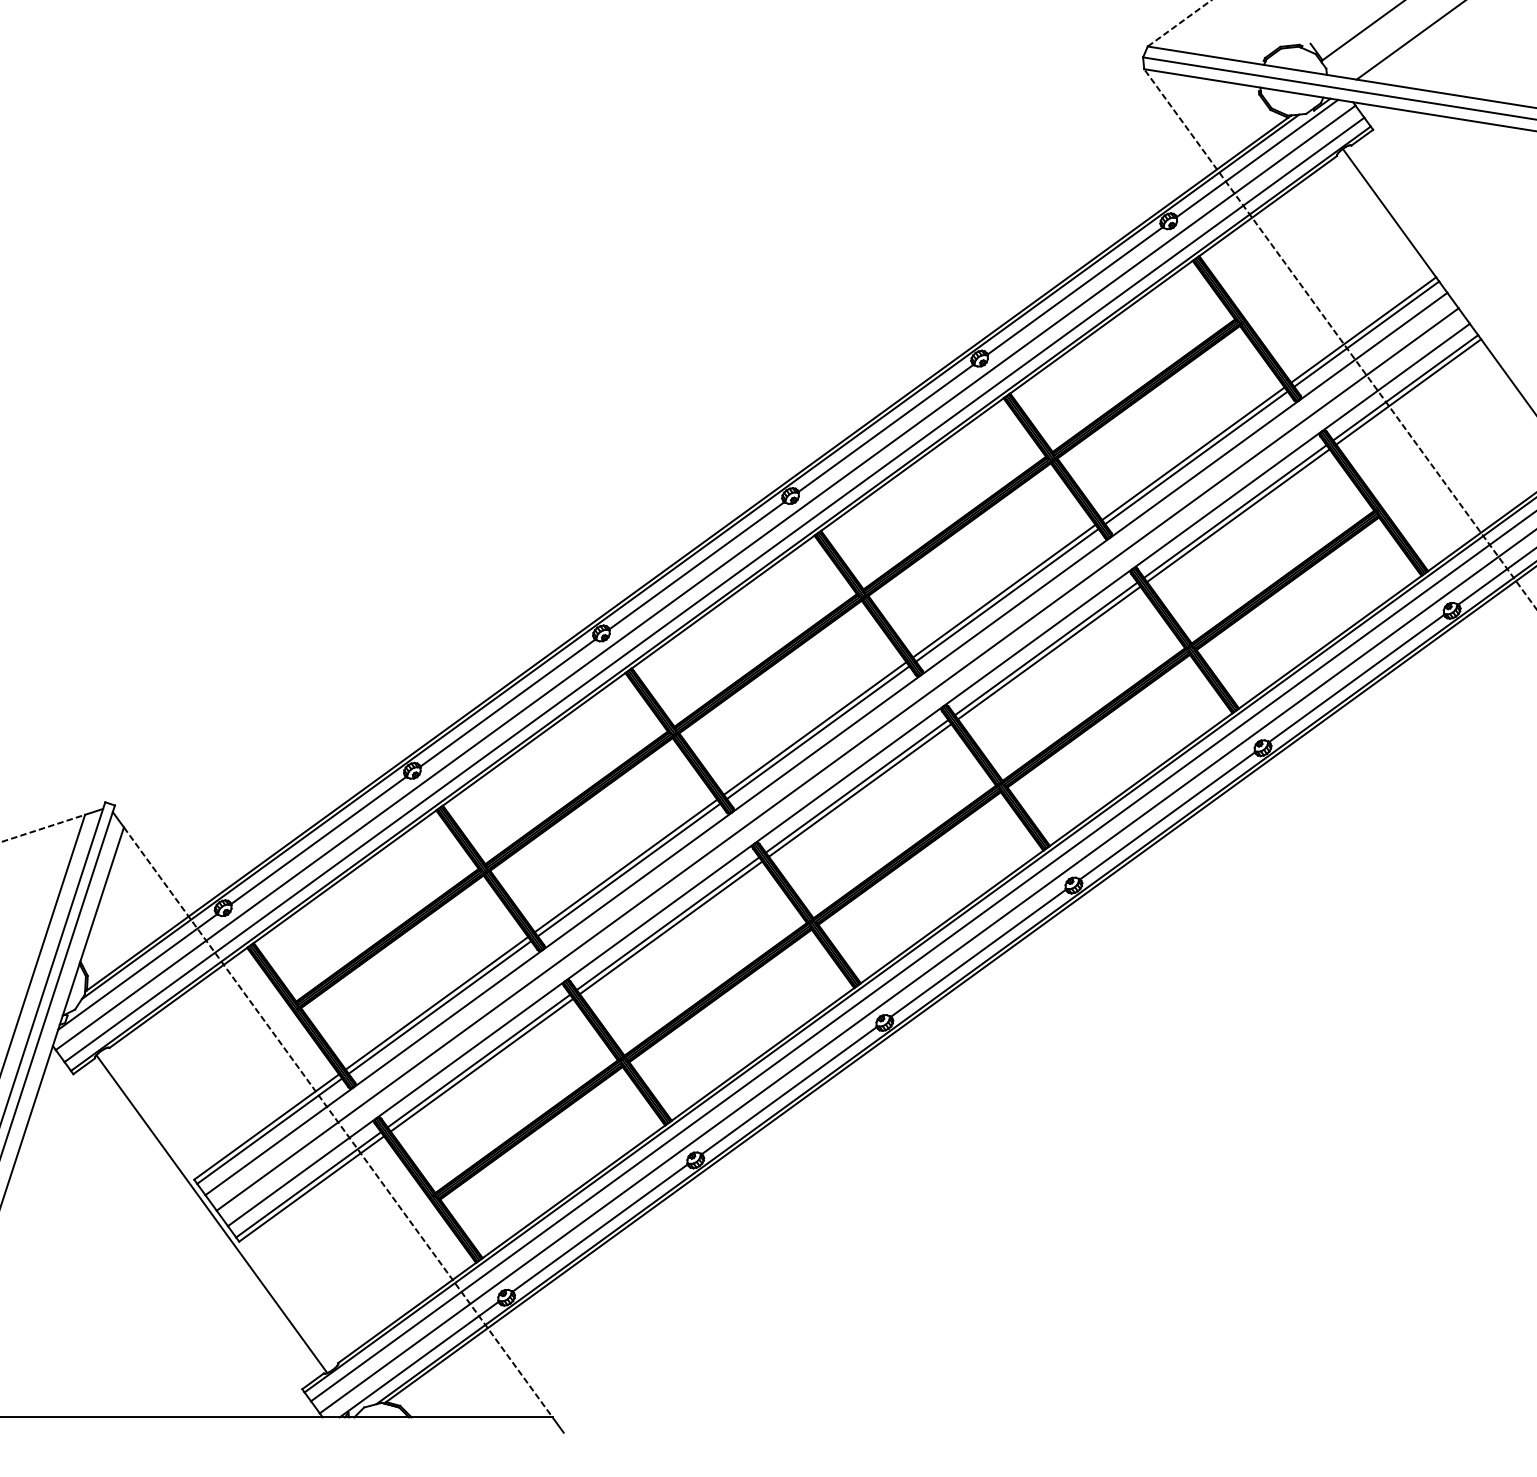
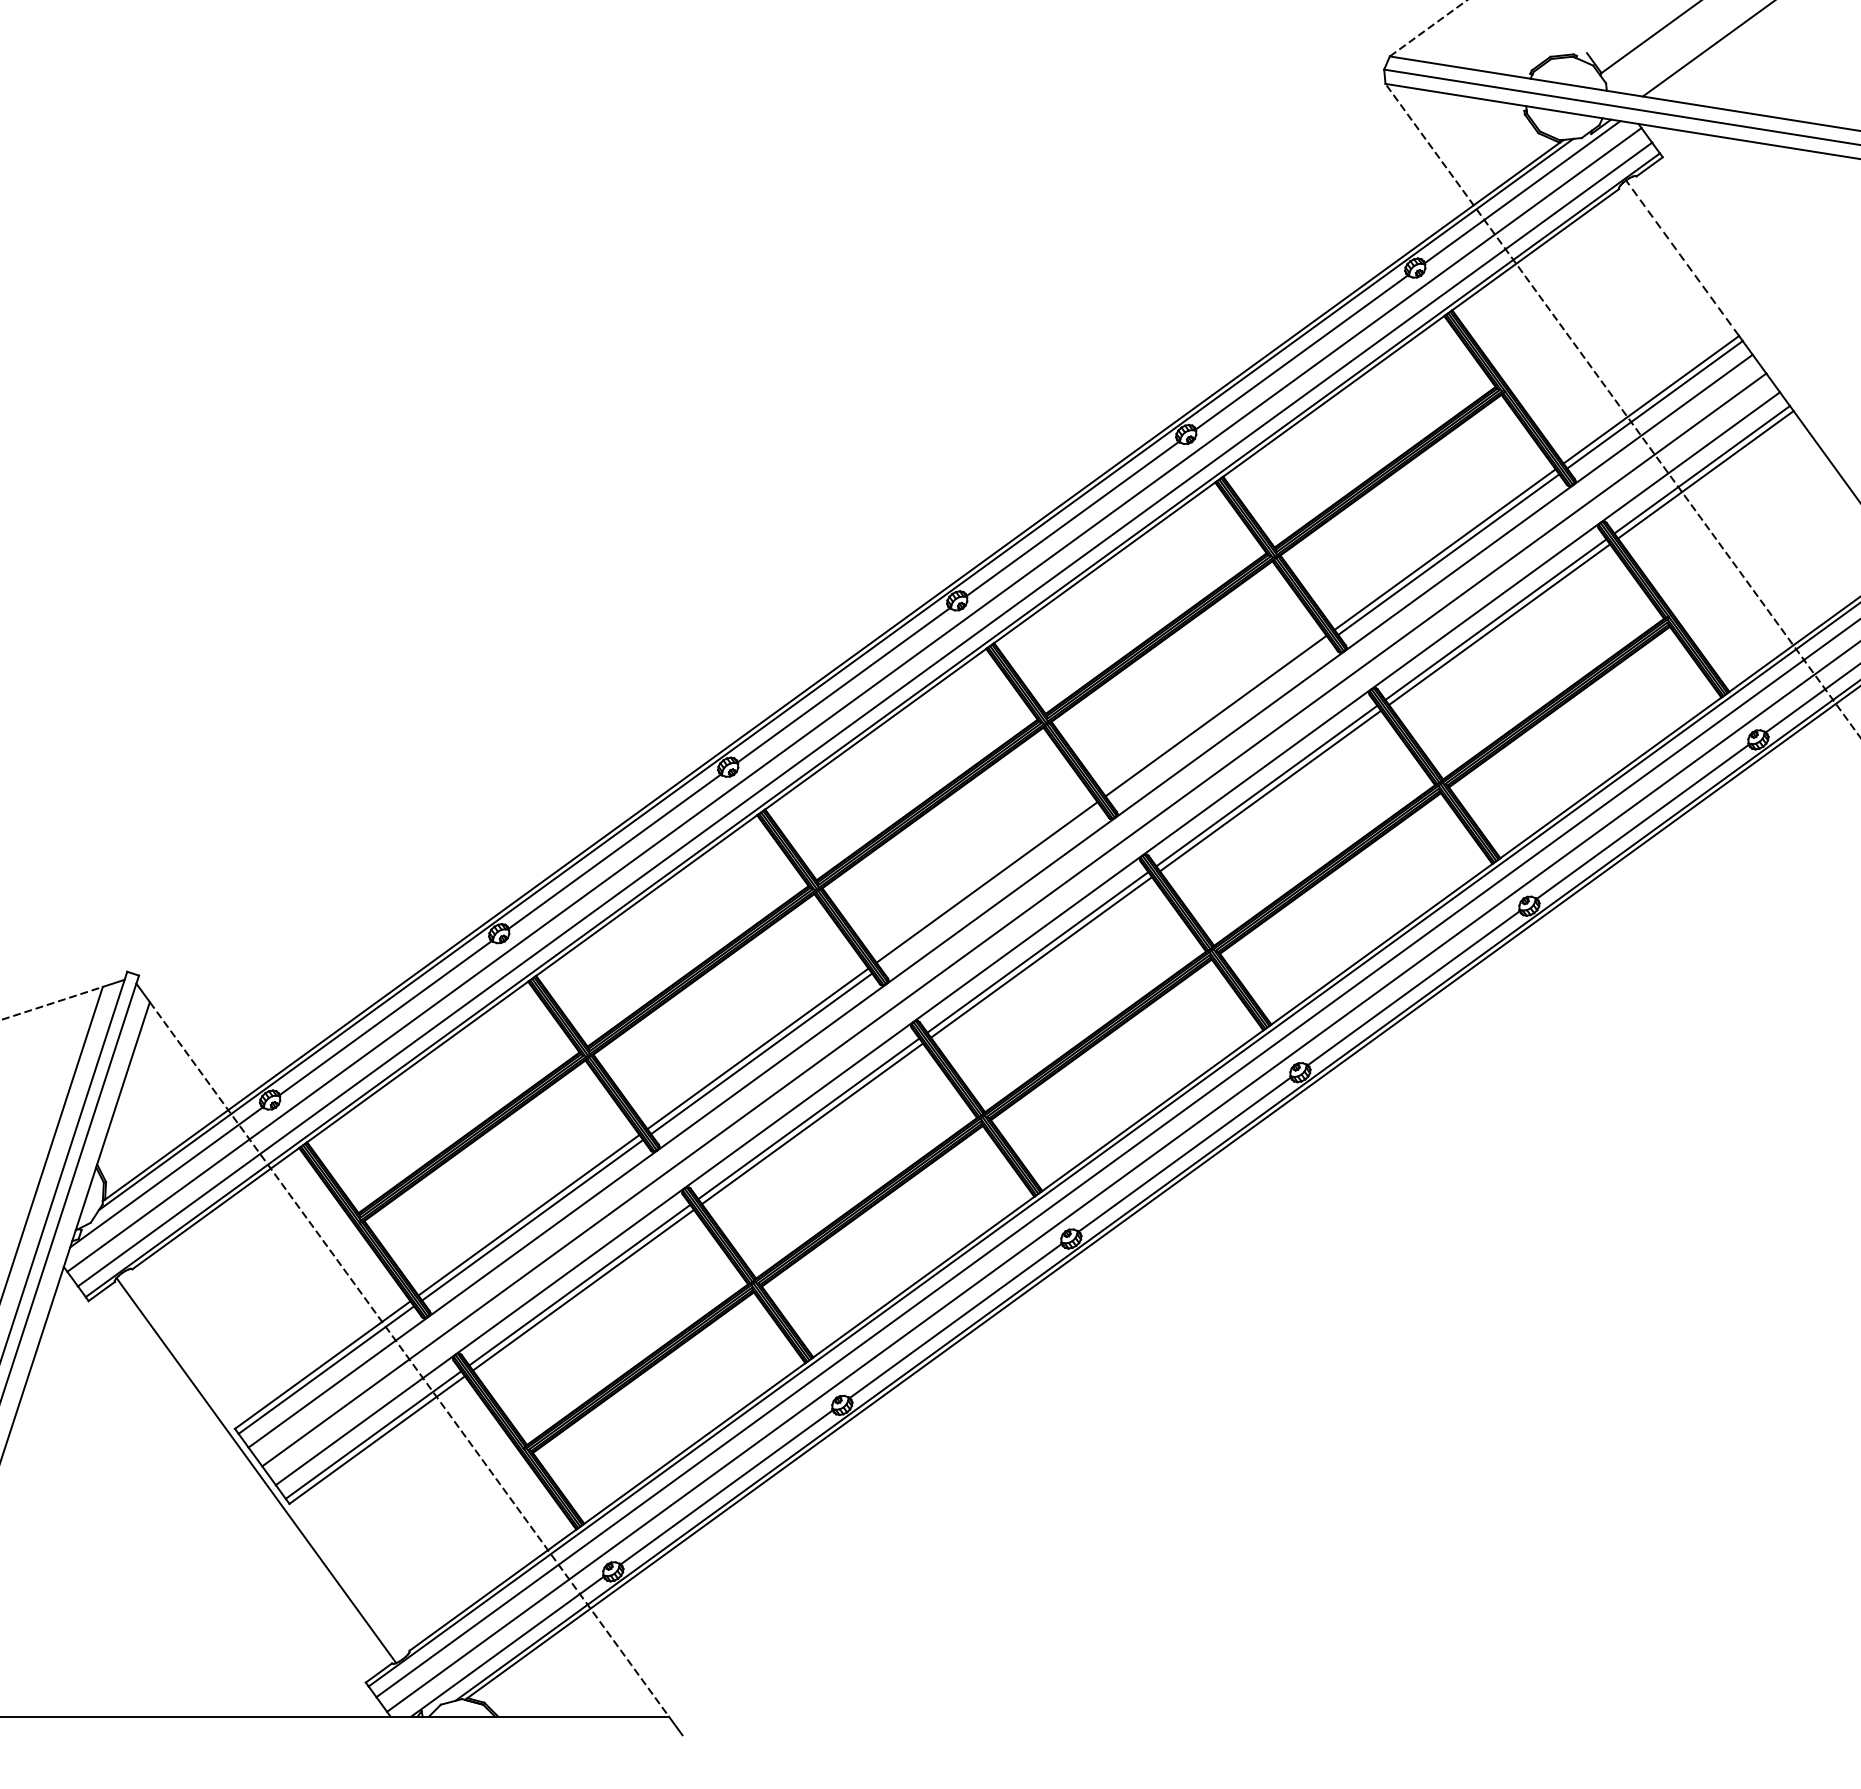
line: (1389, 212) -> (1682, 257), solid -> dashed
line: (1007, 595) -> (1219, 721), removed
line: (817, 732) -> (989, 887), removed

